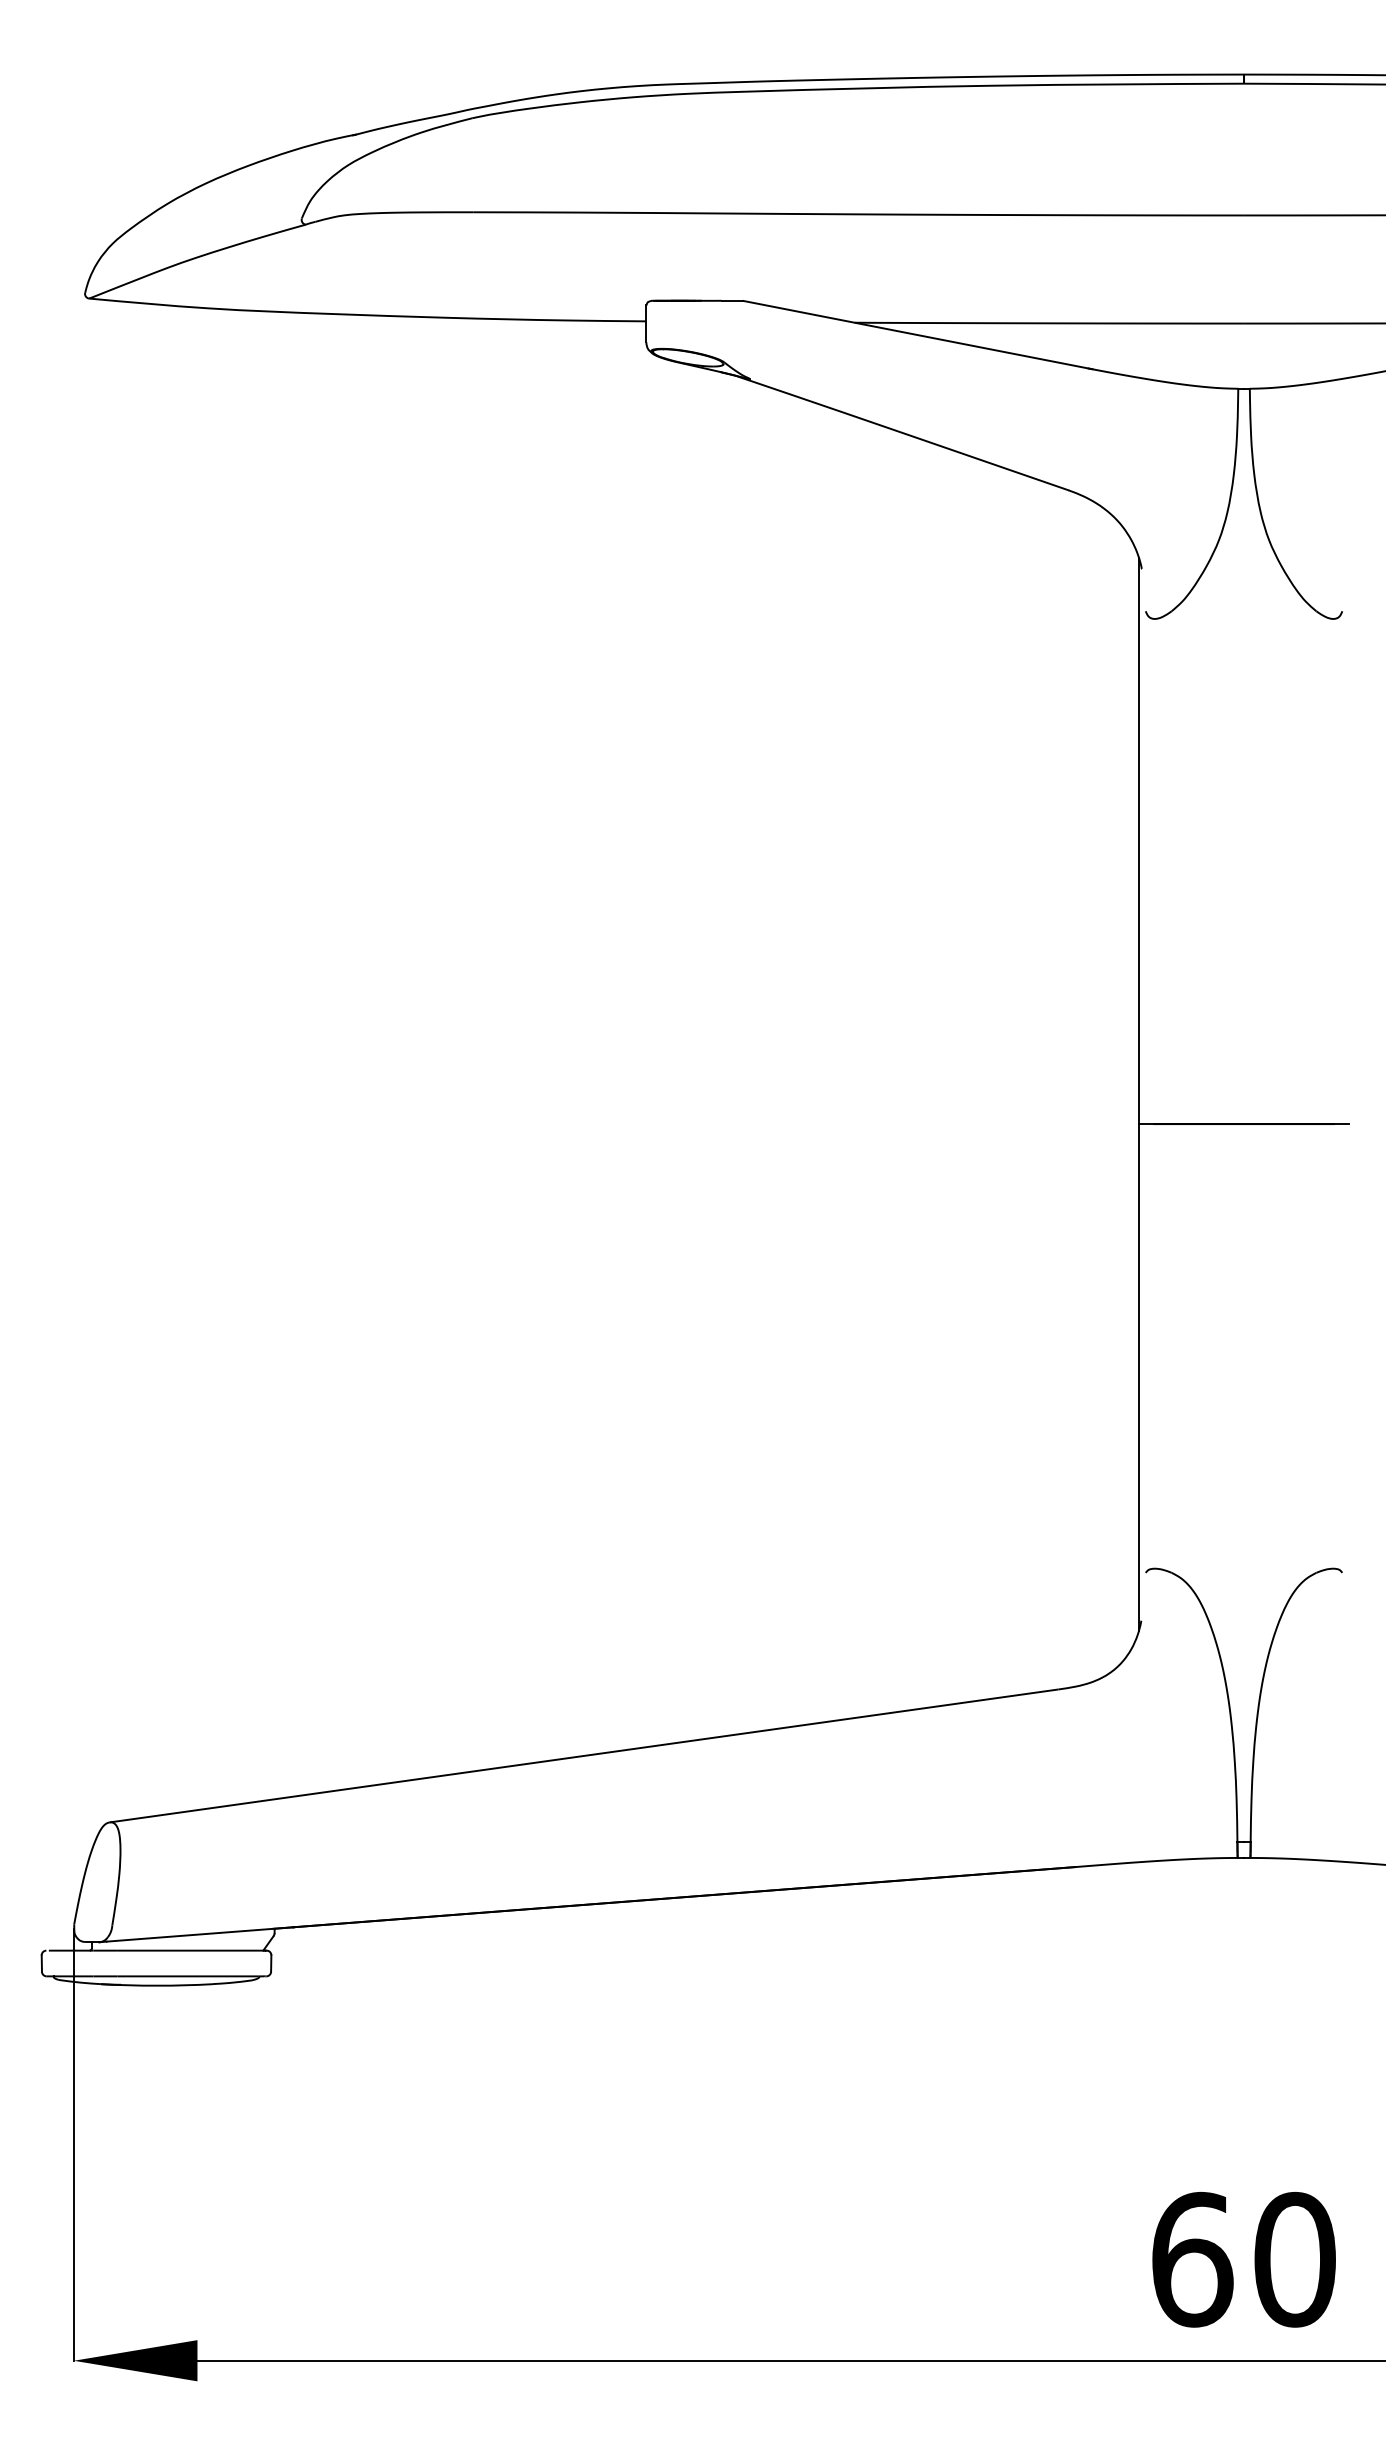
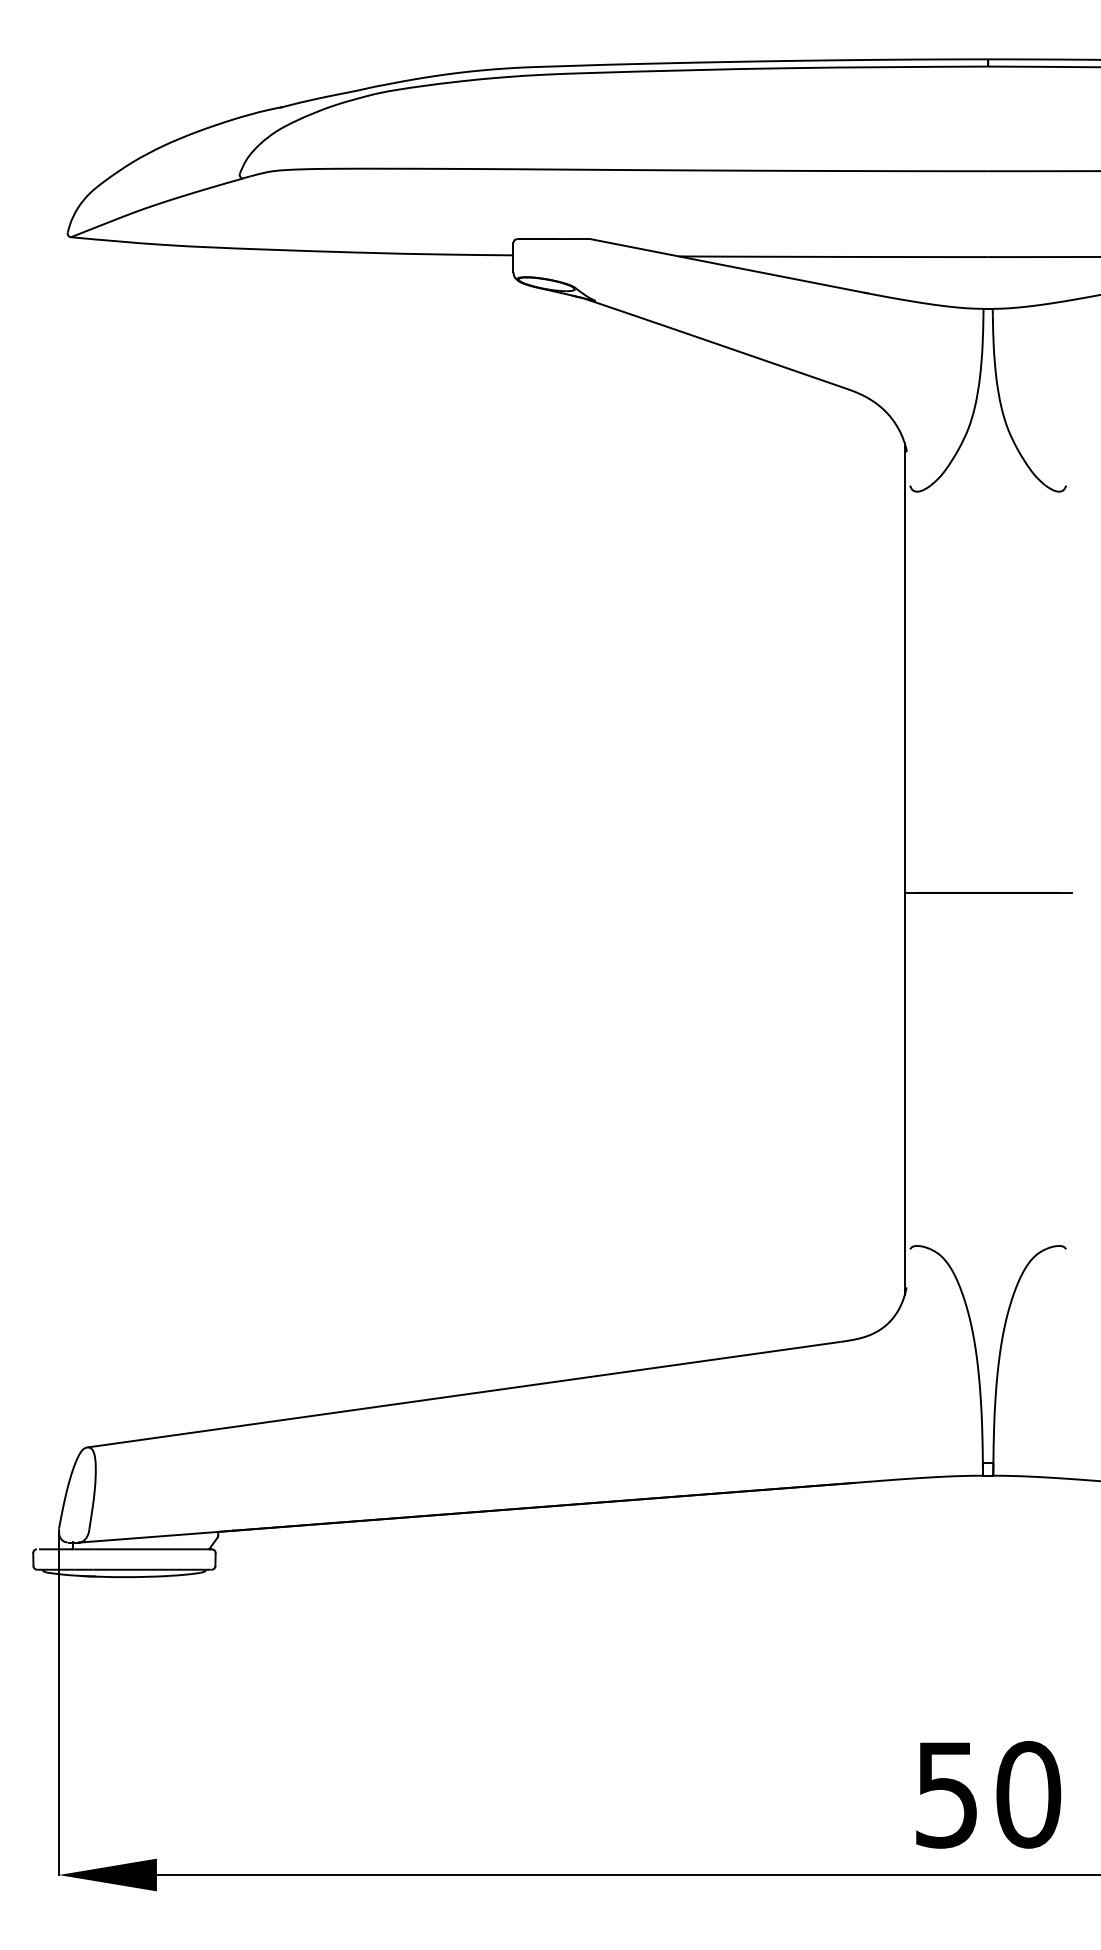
text: (1192, 2259) -> (947, 1794), 60 -> 50

